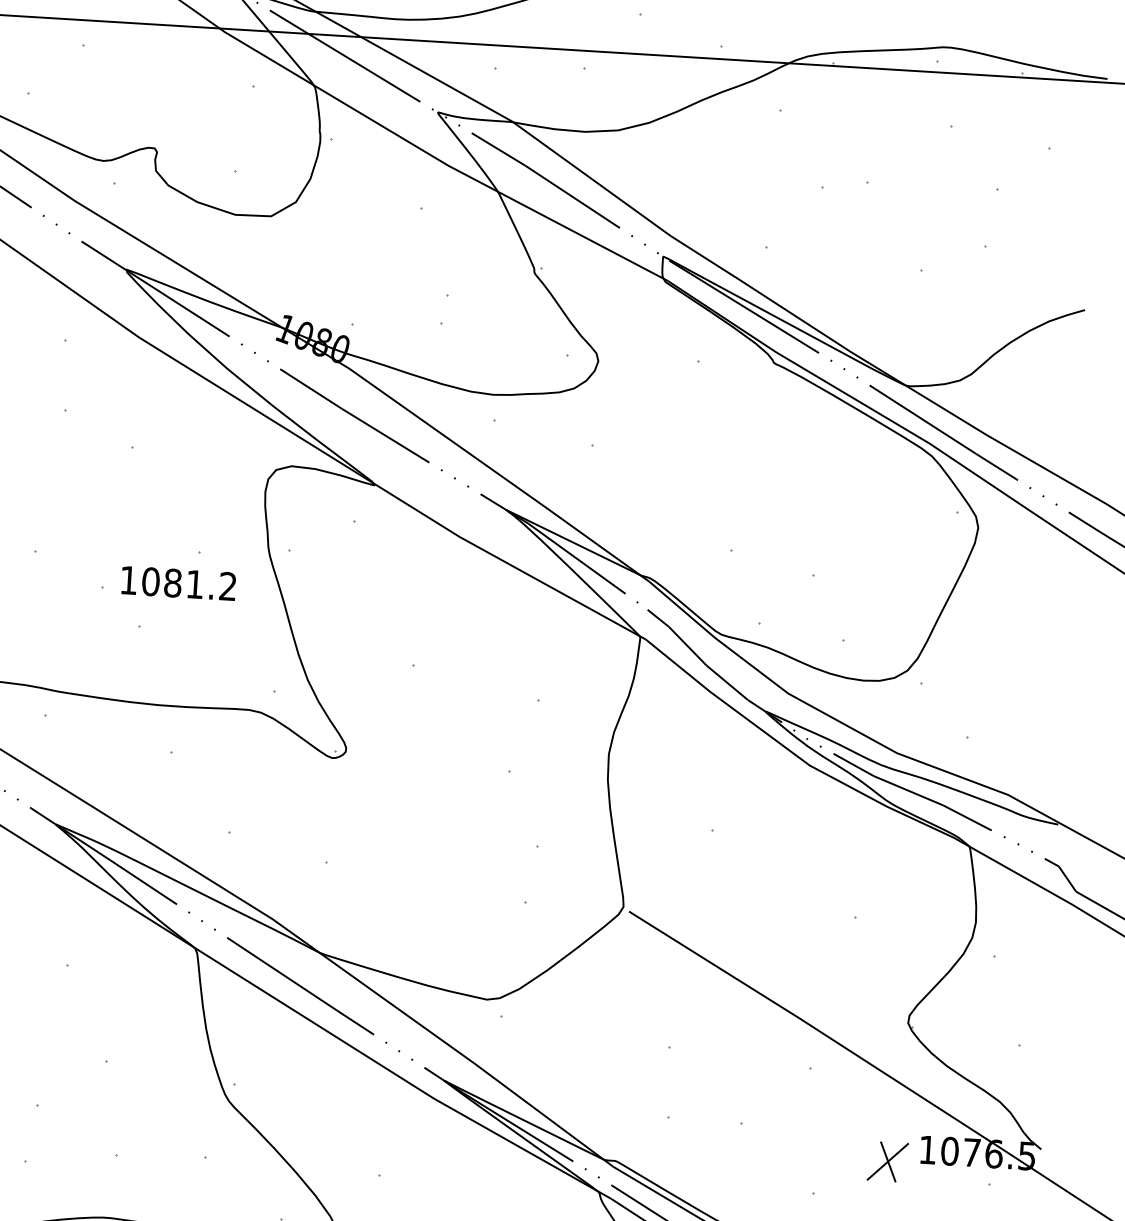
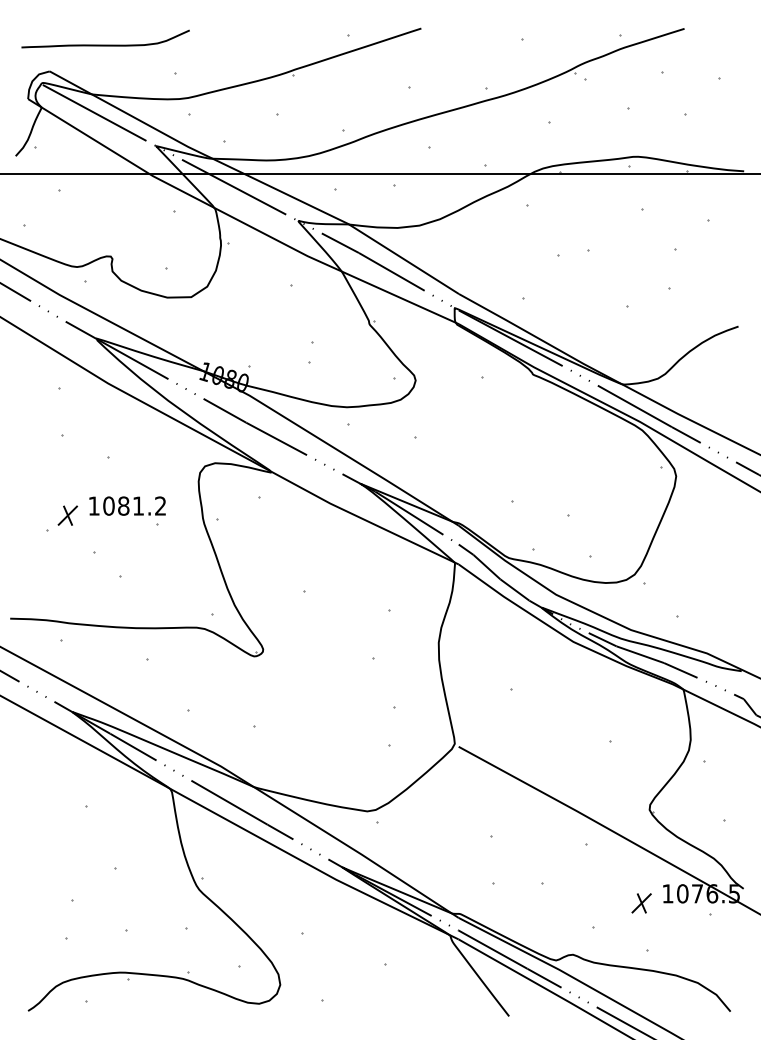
part: (66, 530) -> (67, 515), added
text: (178, 582) -> (127, 505), moved
part: (887, 1162) -> (641, 903), size x0.71

